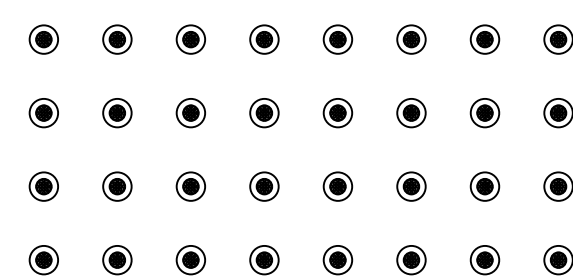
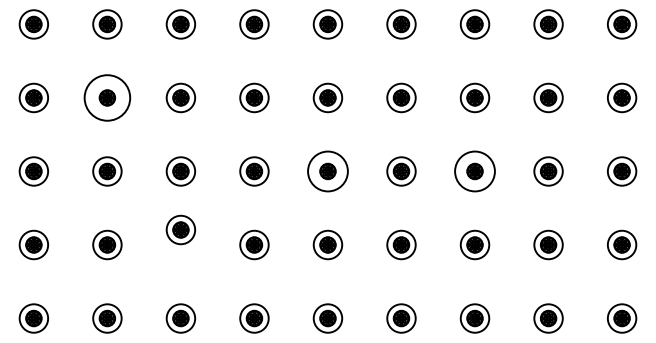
circle: (117, 39) -> (107, 97), size x1.6
circle: (337, 113) -> (327, 171), size x1.4
circle: (484, 113) -> (474, 171), size x1.4
part: (190, 186) -> (180, 229), moved

